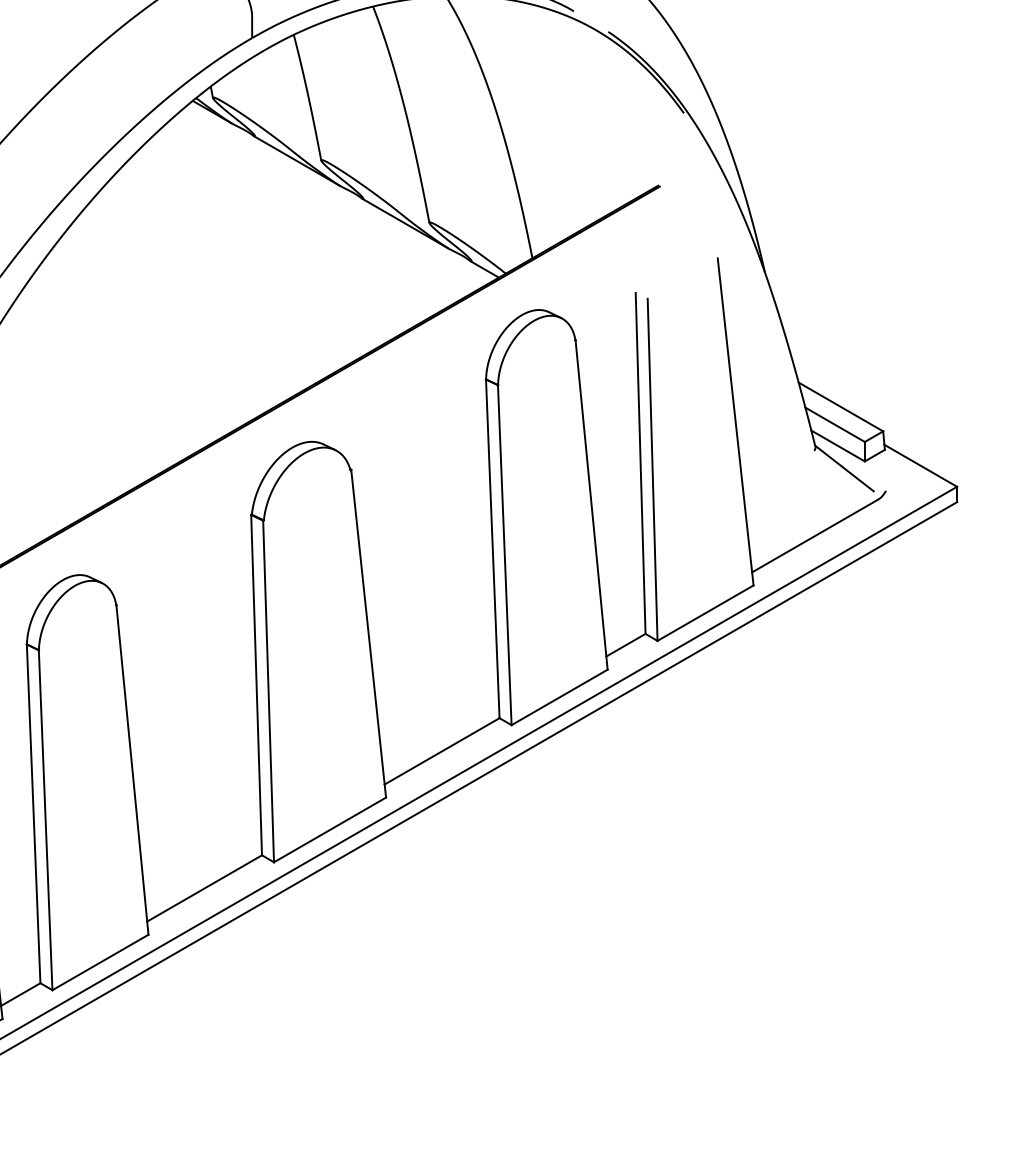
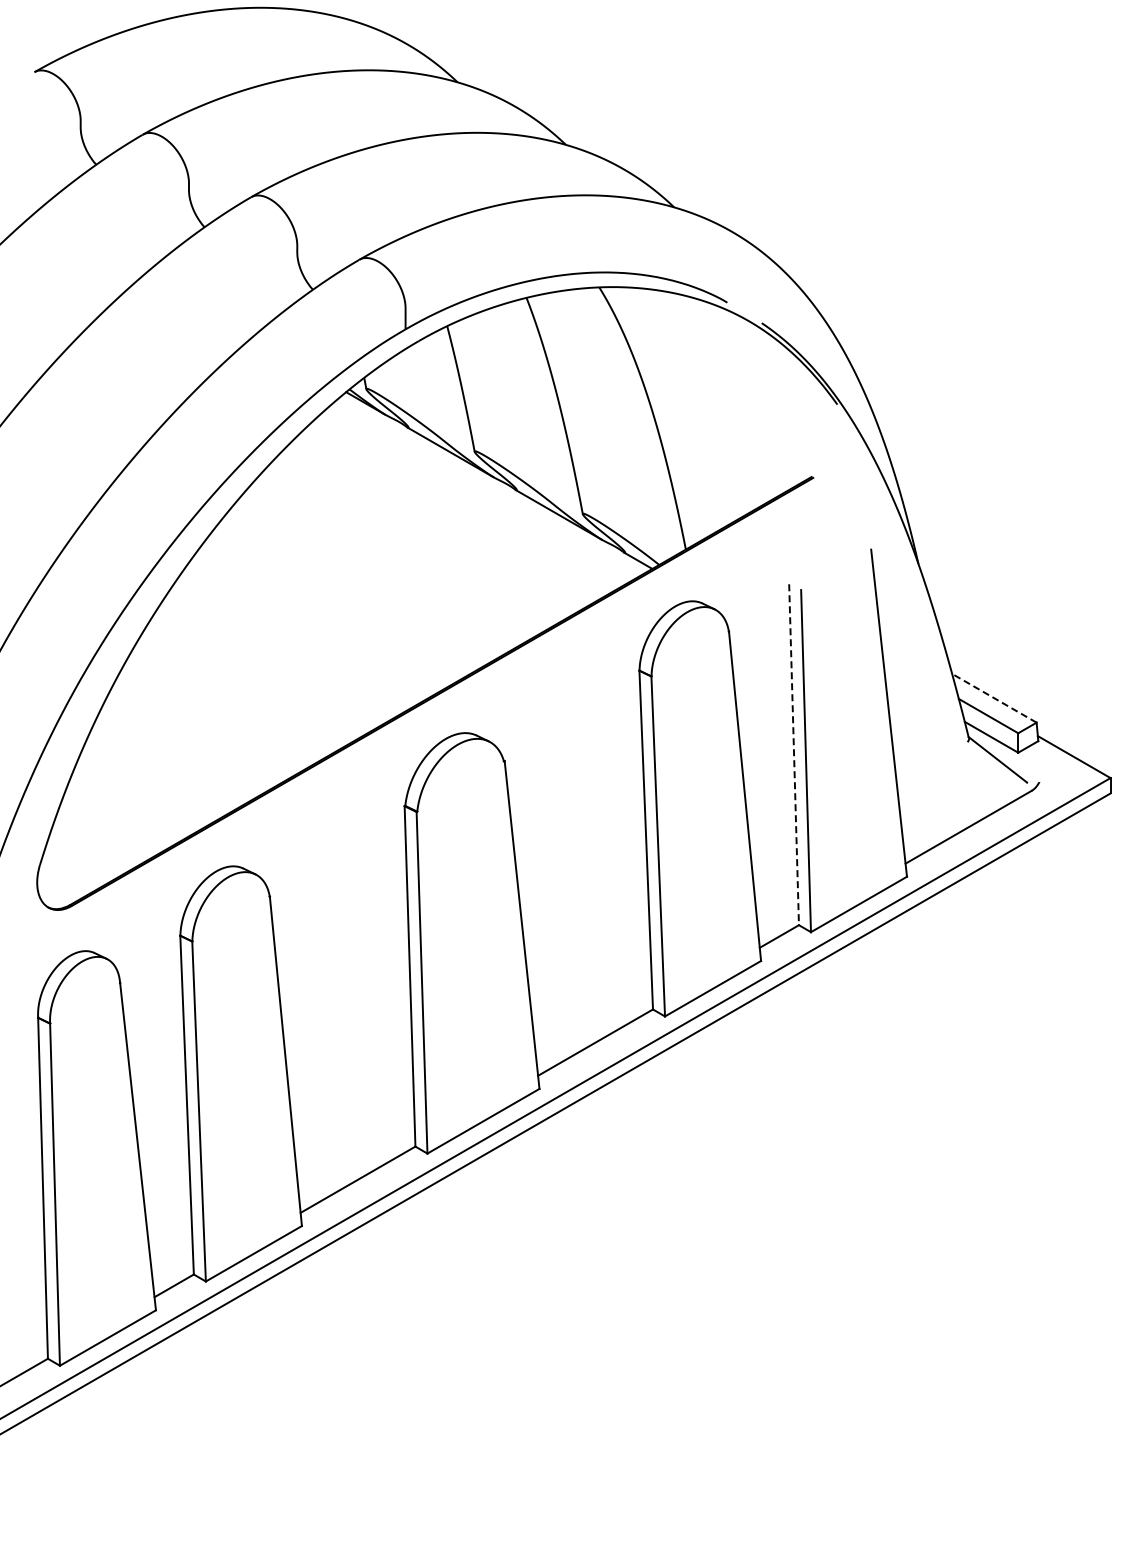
line: (841, 407) -> (994, 698), solid -> dashed
line: (641, 463) -> (794, 754), solid -> dashed

